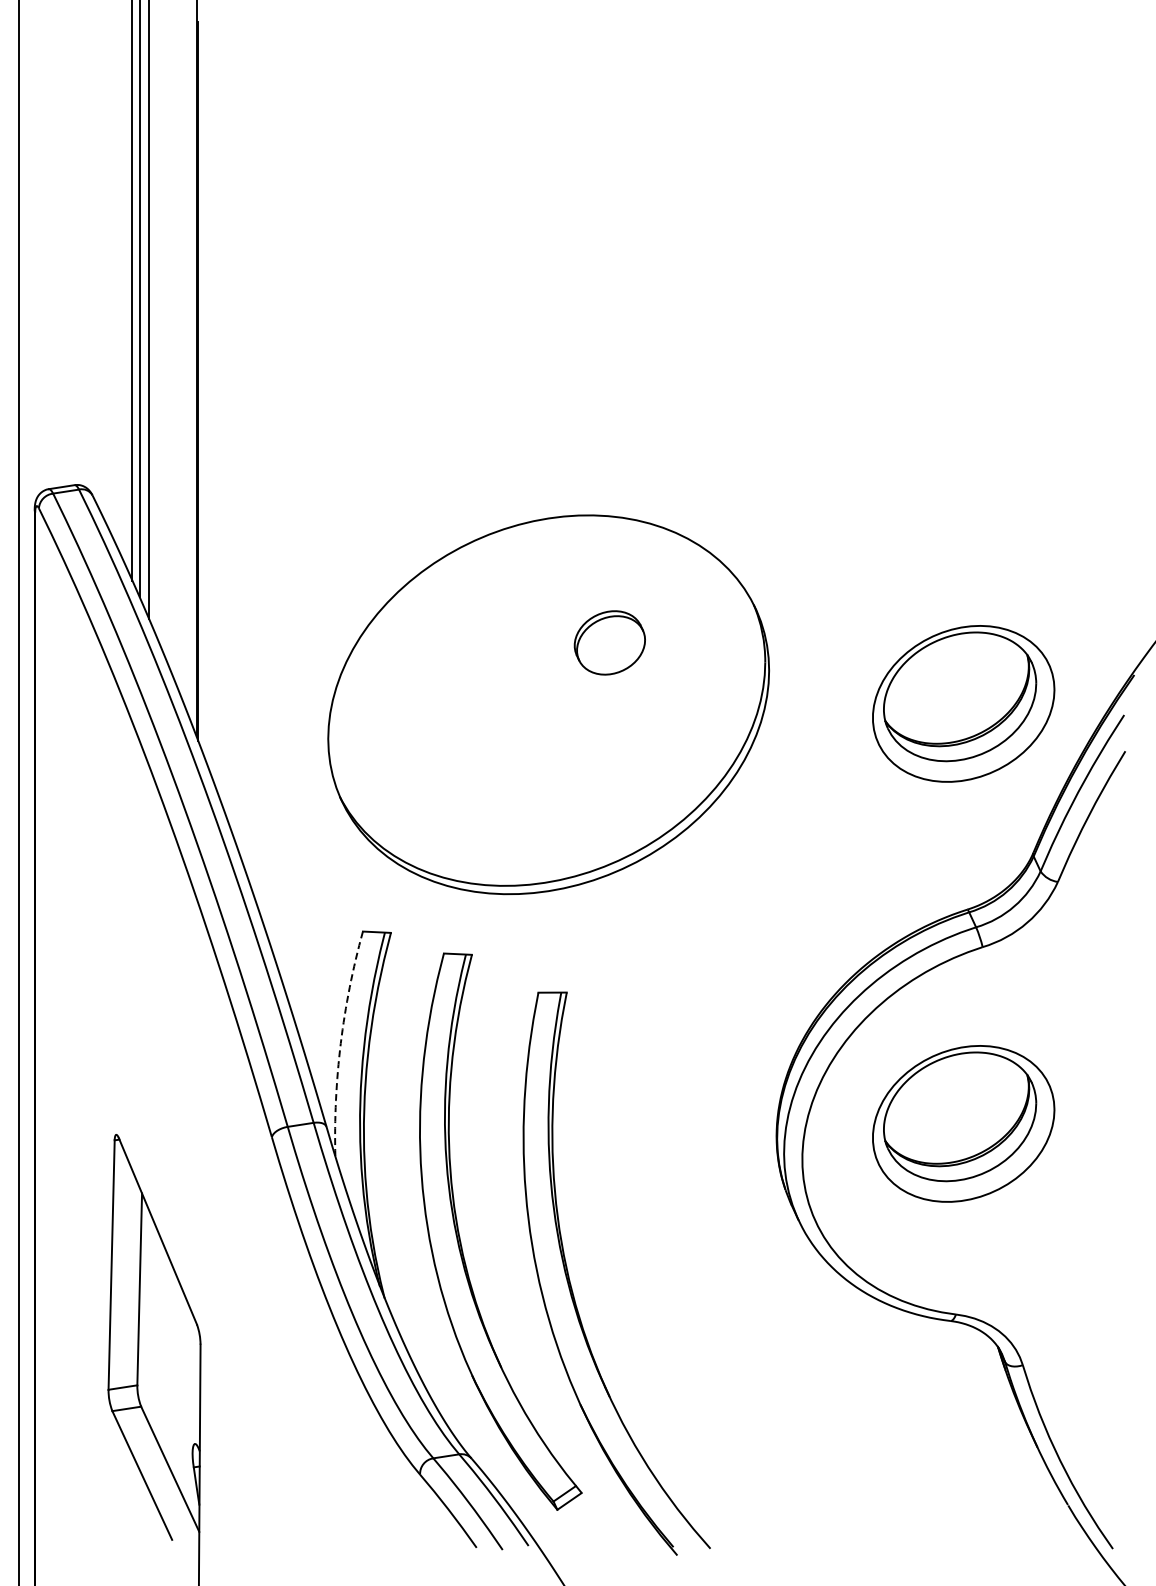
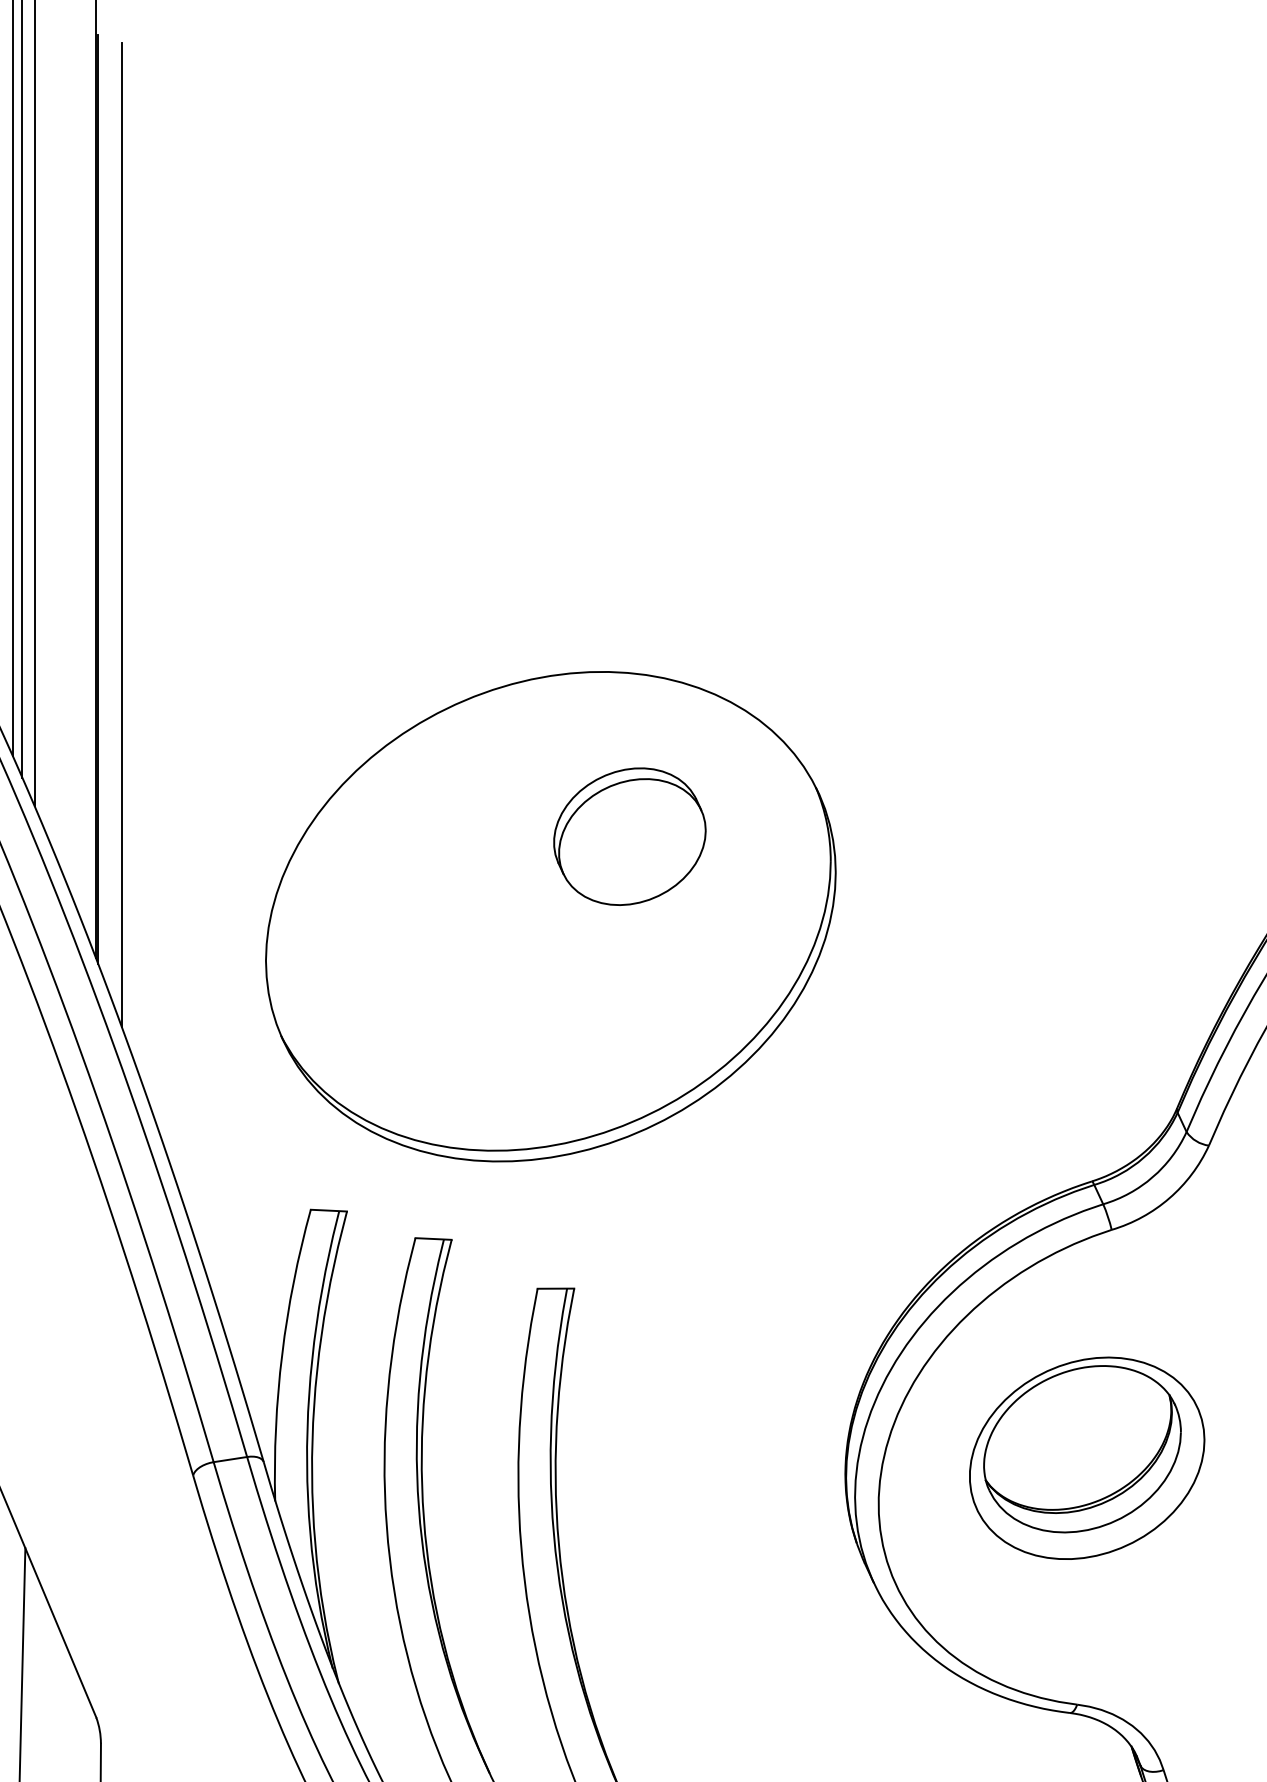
line: (216, 409) -> (121, 535), added
part: (609, 642) -> (629, 836), size x1.67
part: (963, 703) -> (1086, 915), removed
arc: (340, 1043) -> (281, 1354), dashed -> solid

